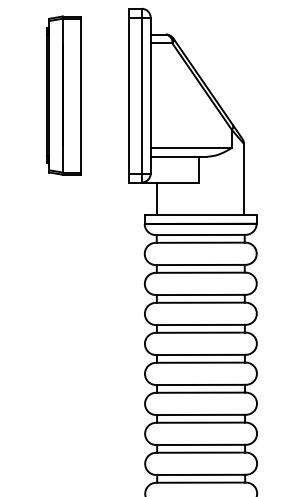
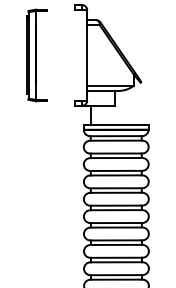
line: (80, 94) -> (46, 54), removed
line: (128, 95) -> (74, 55), removed
line: (142, 95) -> (82, 55), removed
line: (244, 178) -> (141, 103), removed

